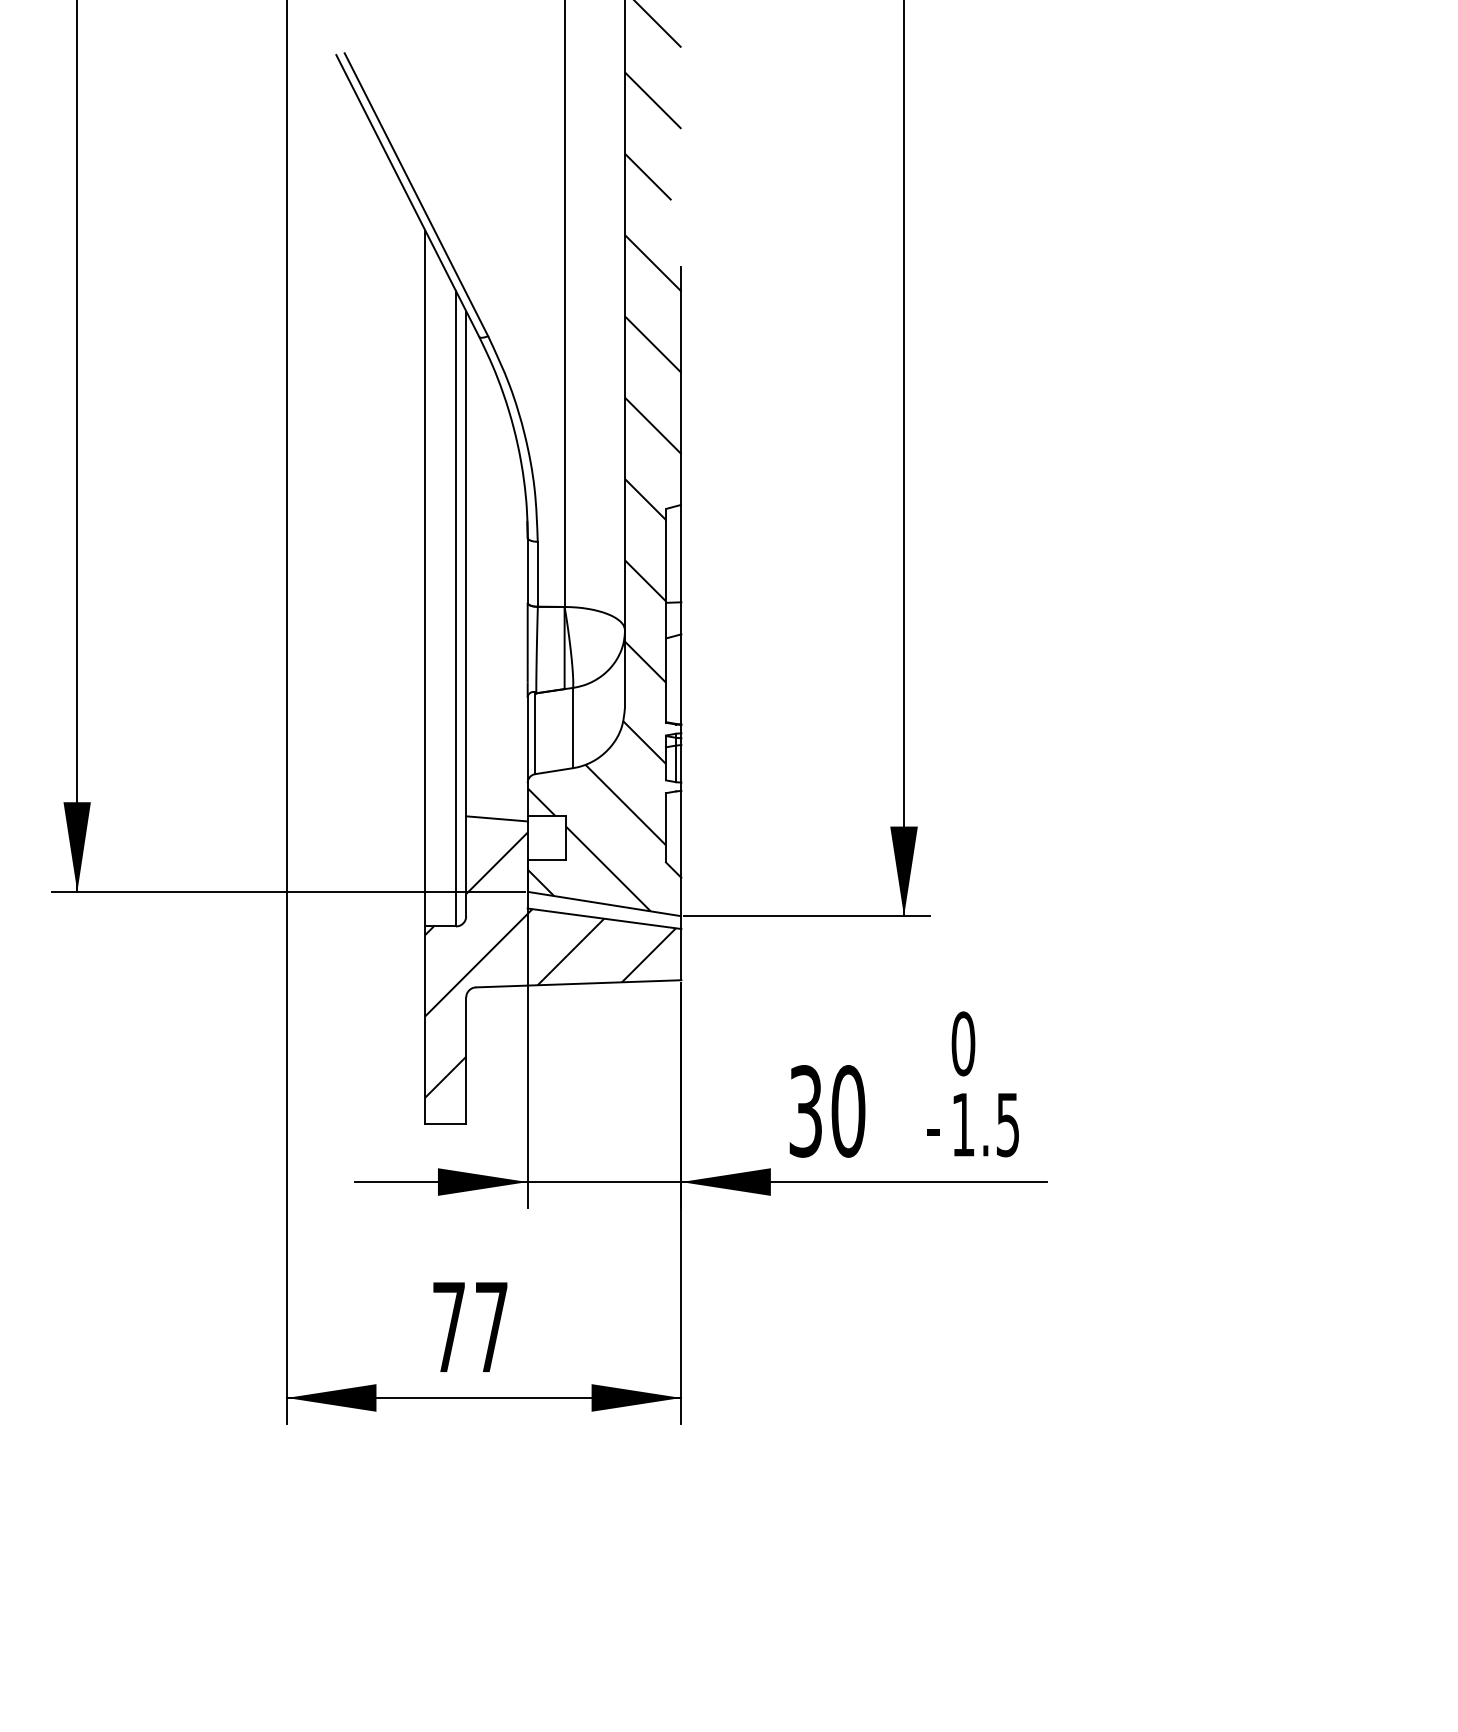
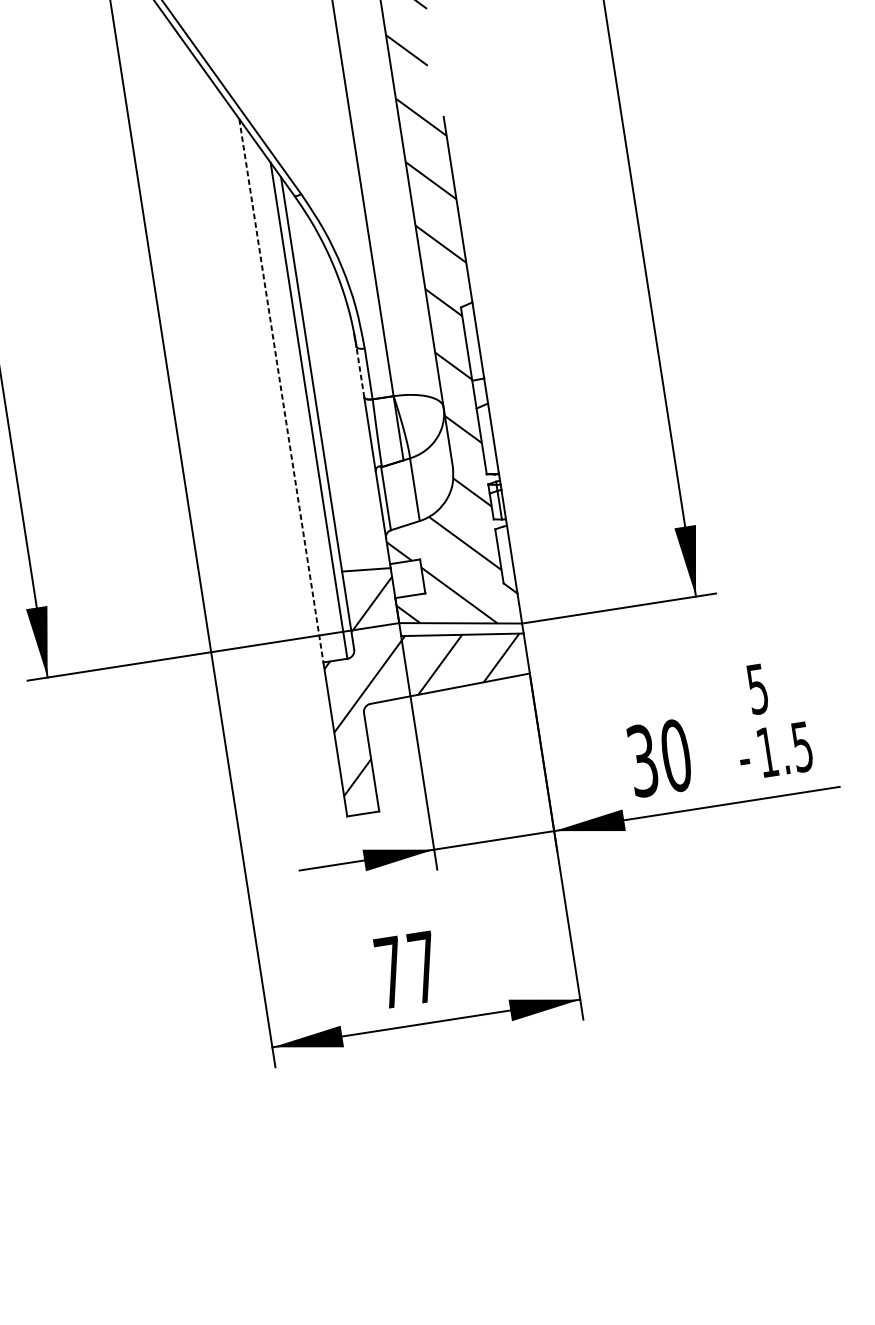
line: (527, 569) -> (360, 371), solid -> dashed
line: (425, 578) -> (281, 390), solid -> dashed
text: (963, 1043) -> (757, 688), 0 -> 5

